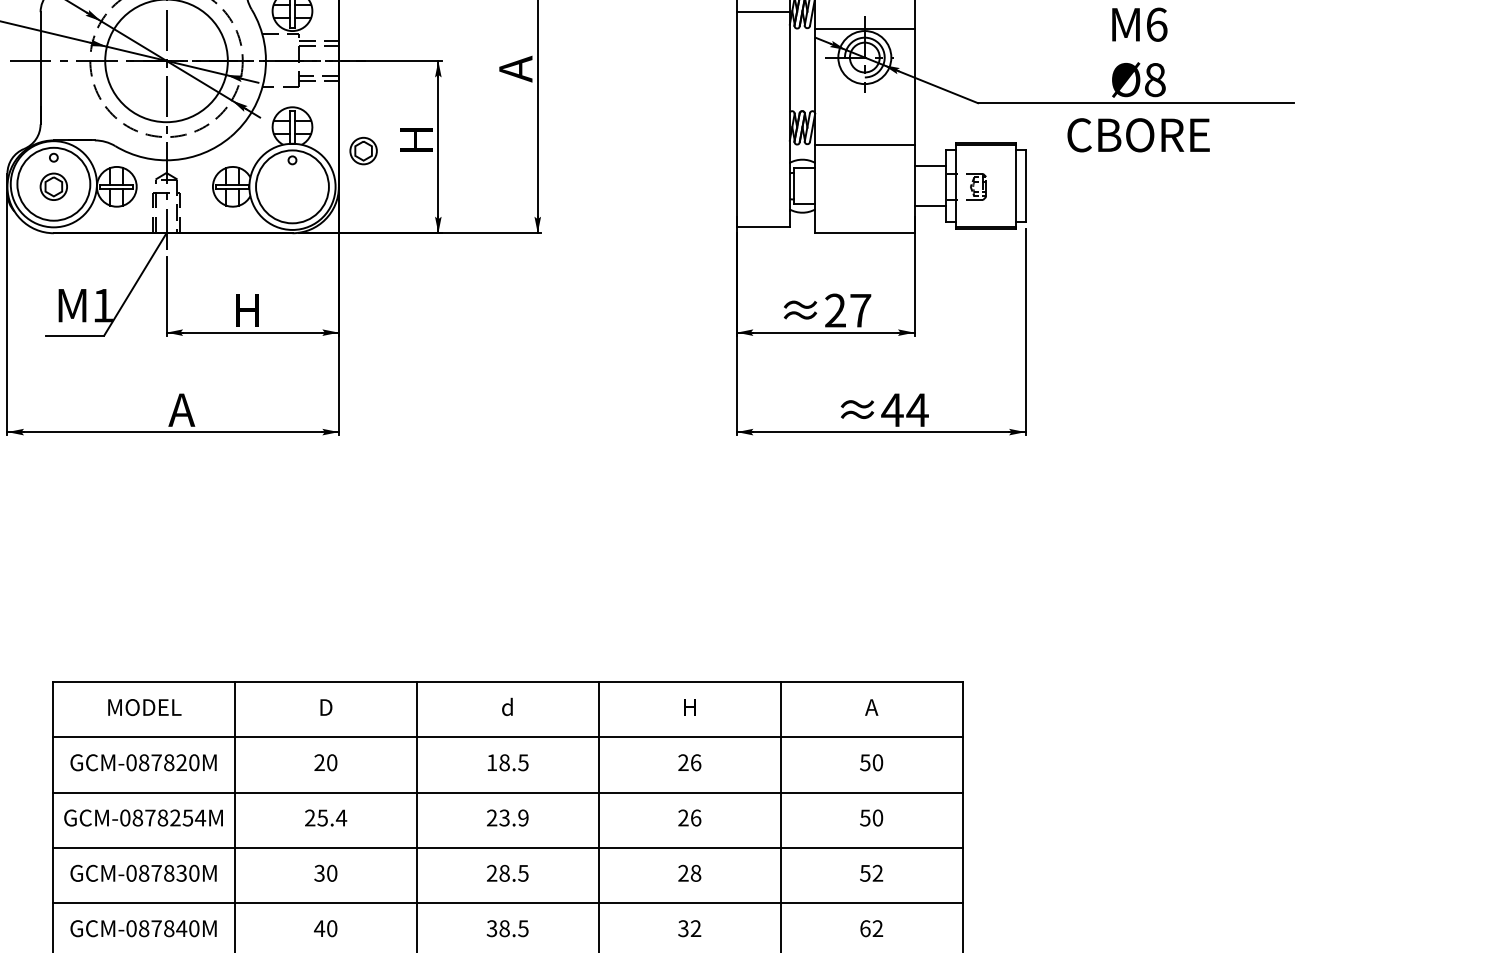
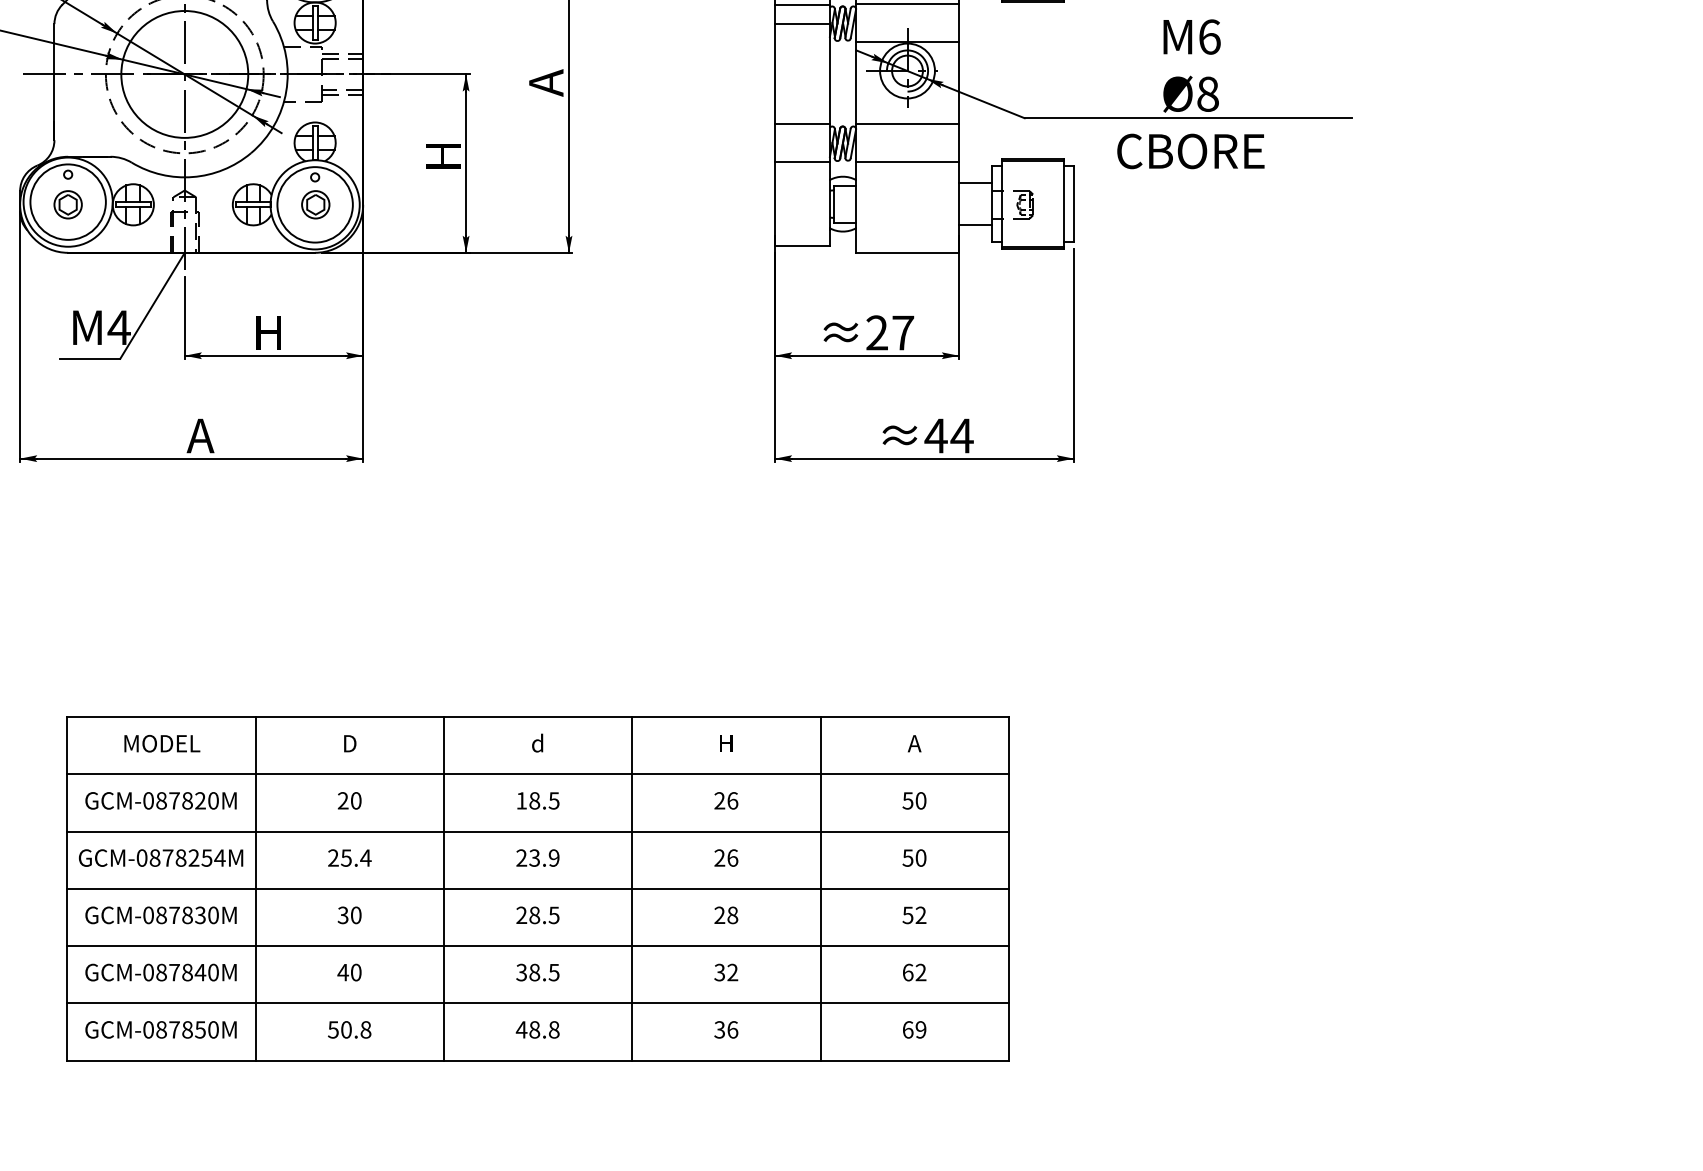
line: (763, 109) -> (802, 124), added
line: (864, 109) -> (907, 124), added
line: (763, 144) -> (802, 161), added
part: (363, 150) -> (315, 204), moved
text: (102, 305) -> (118, 327), M1 -> M4

